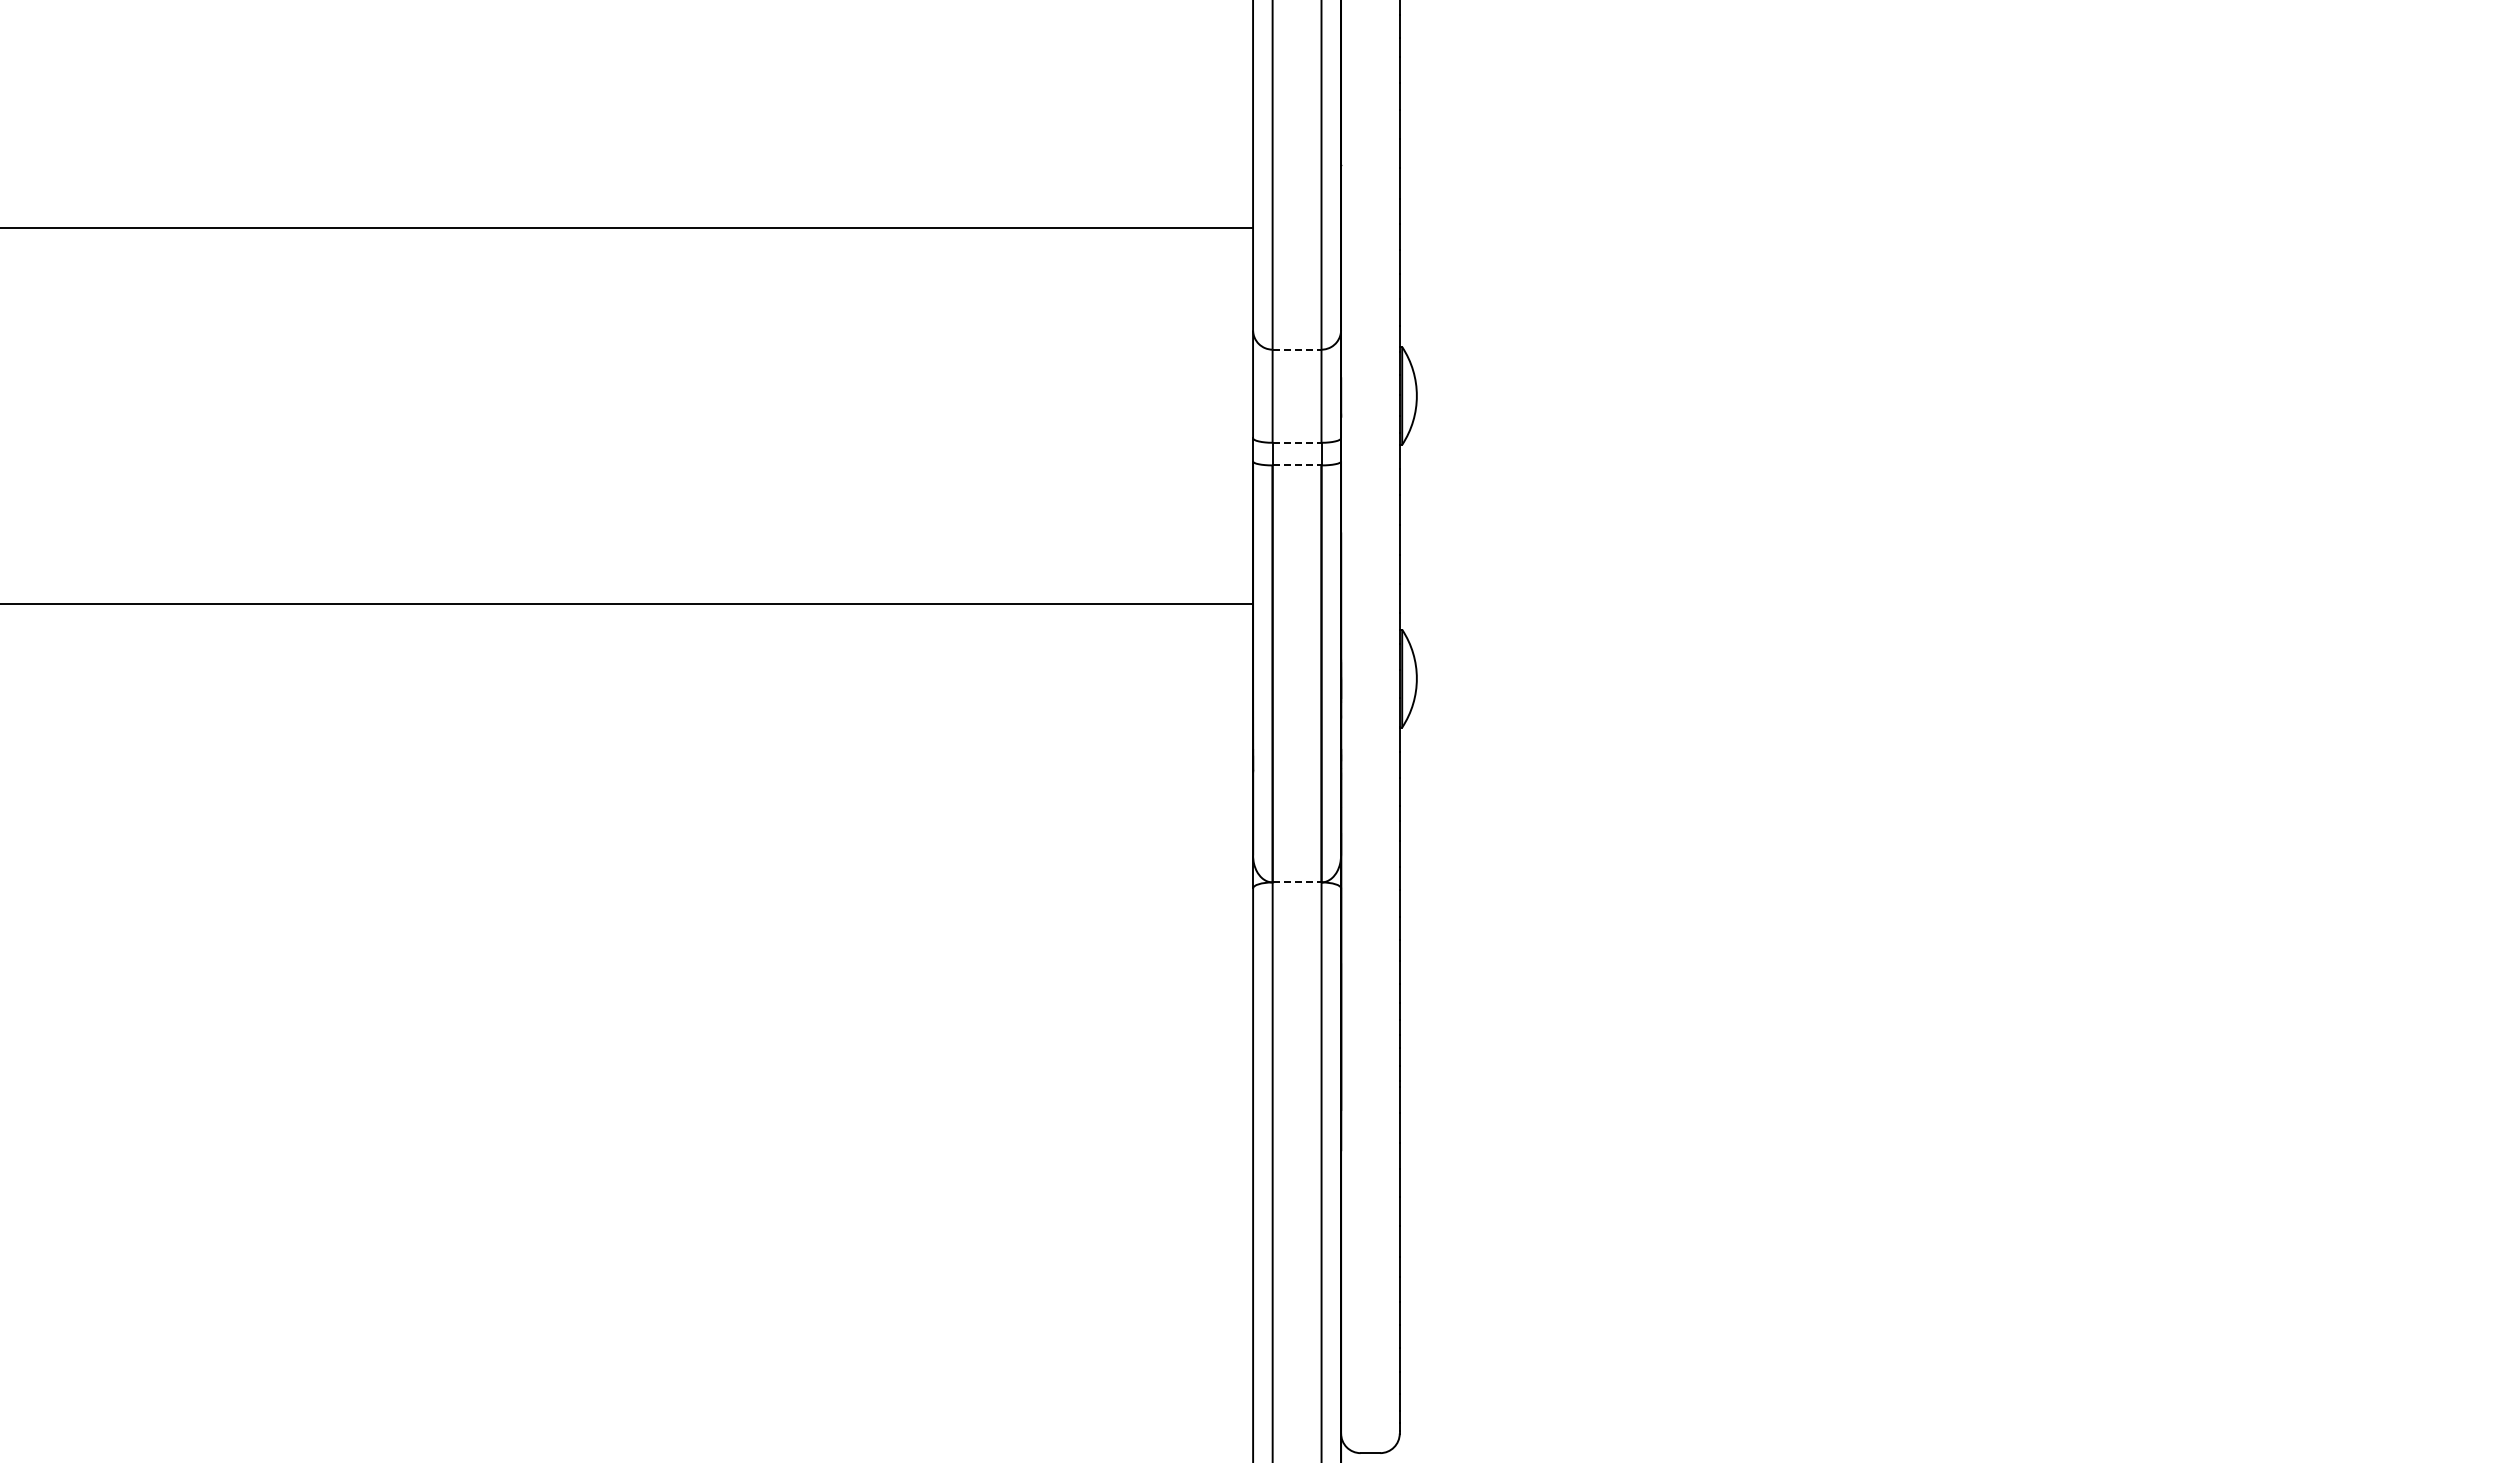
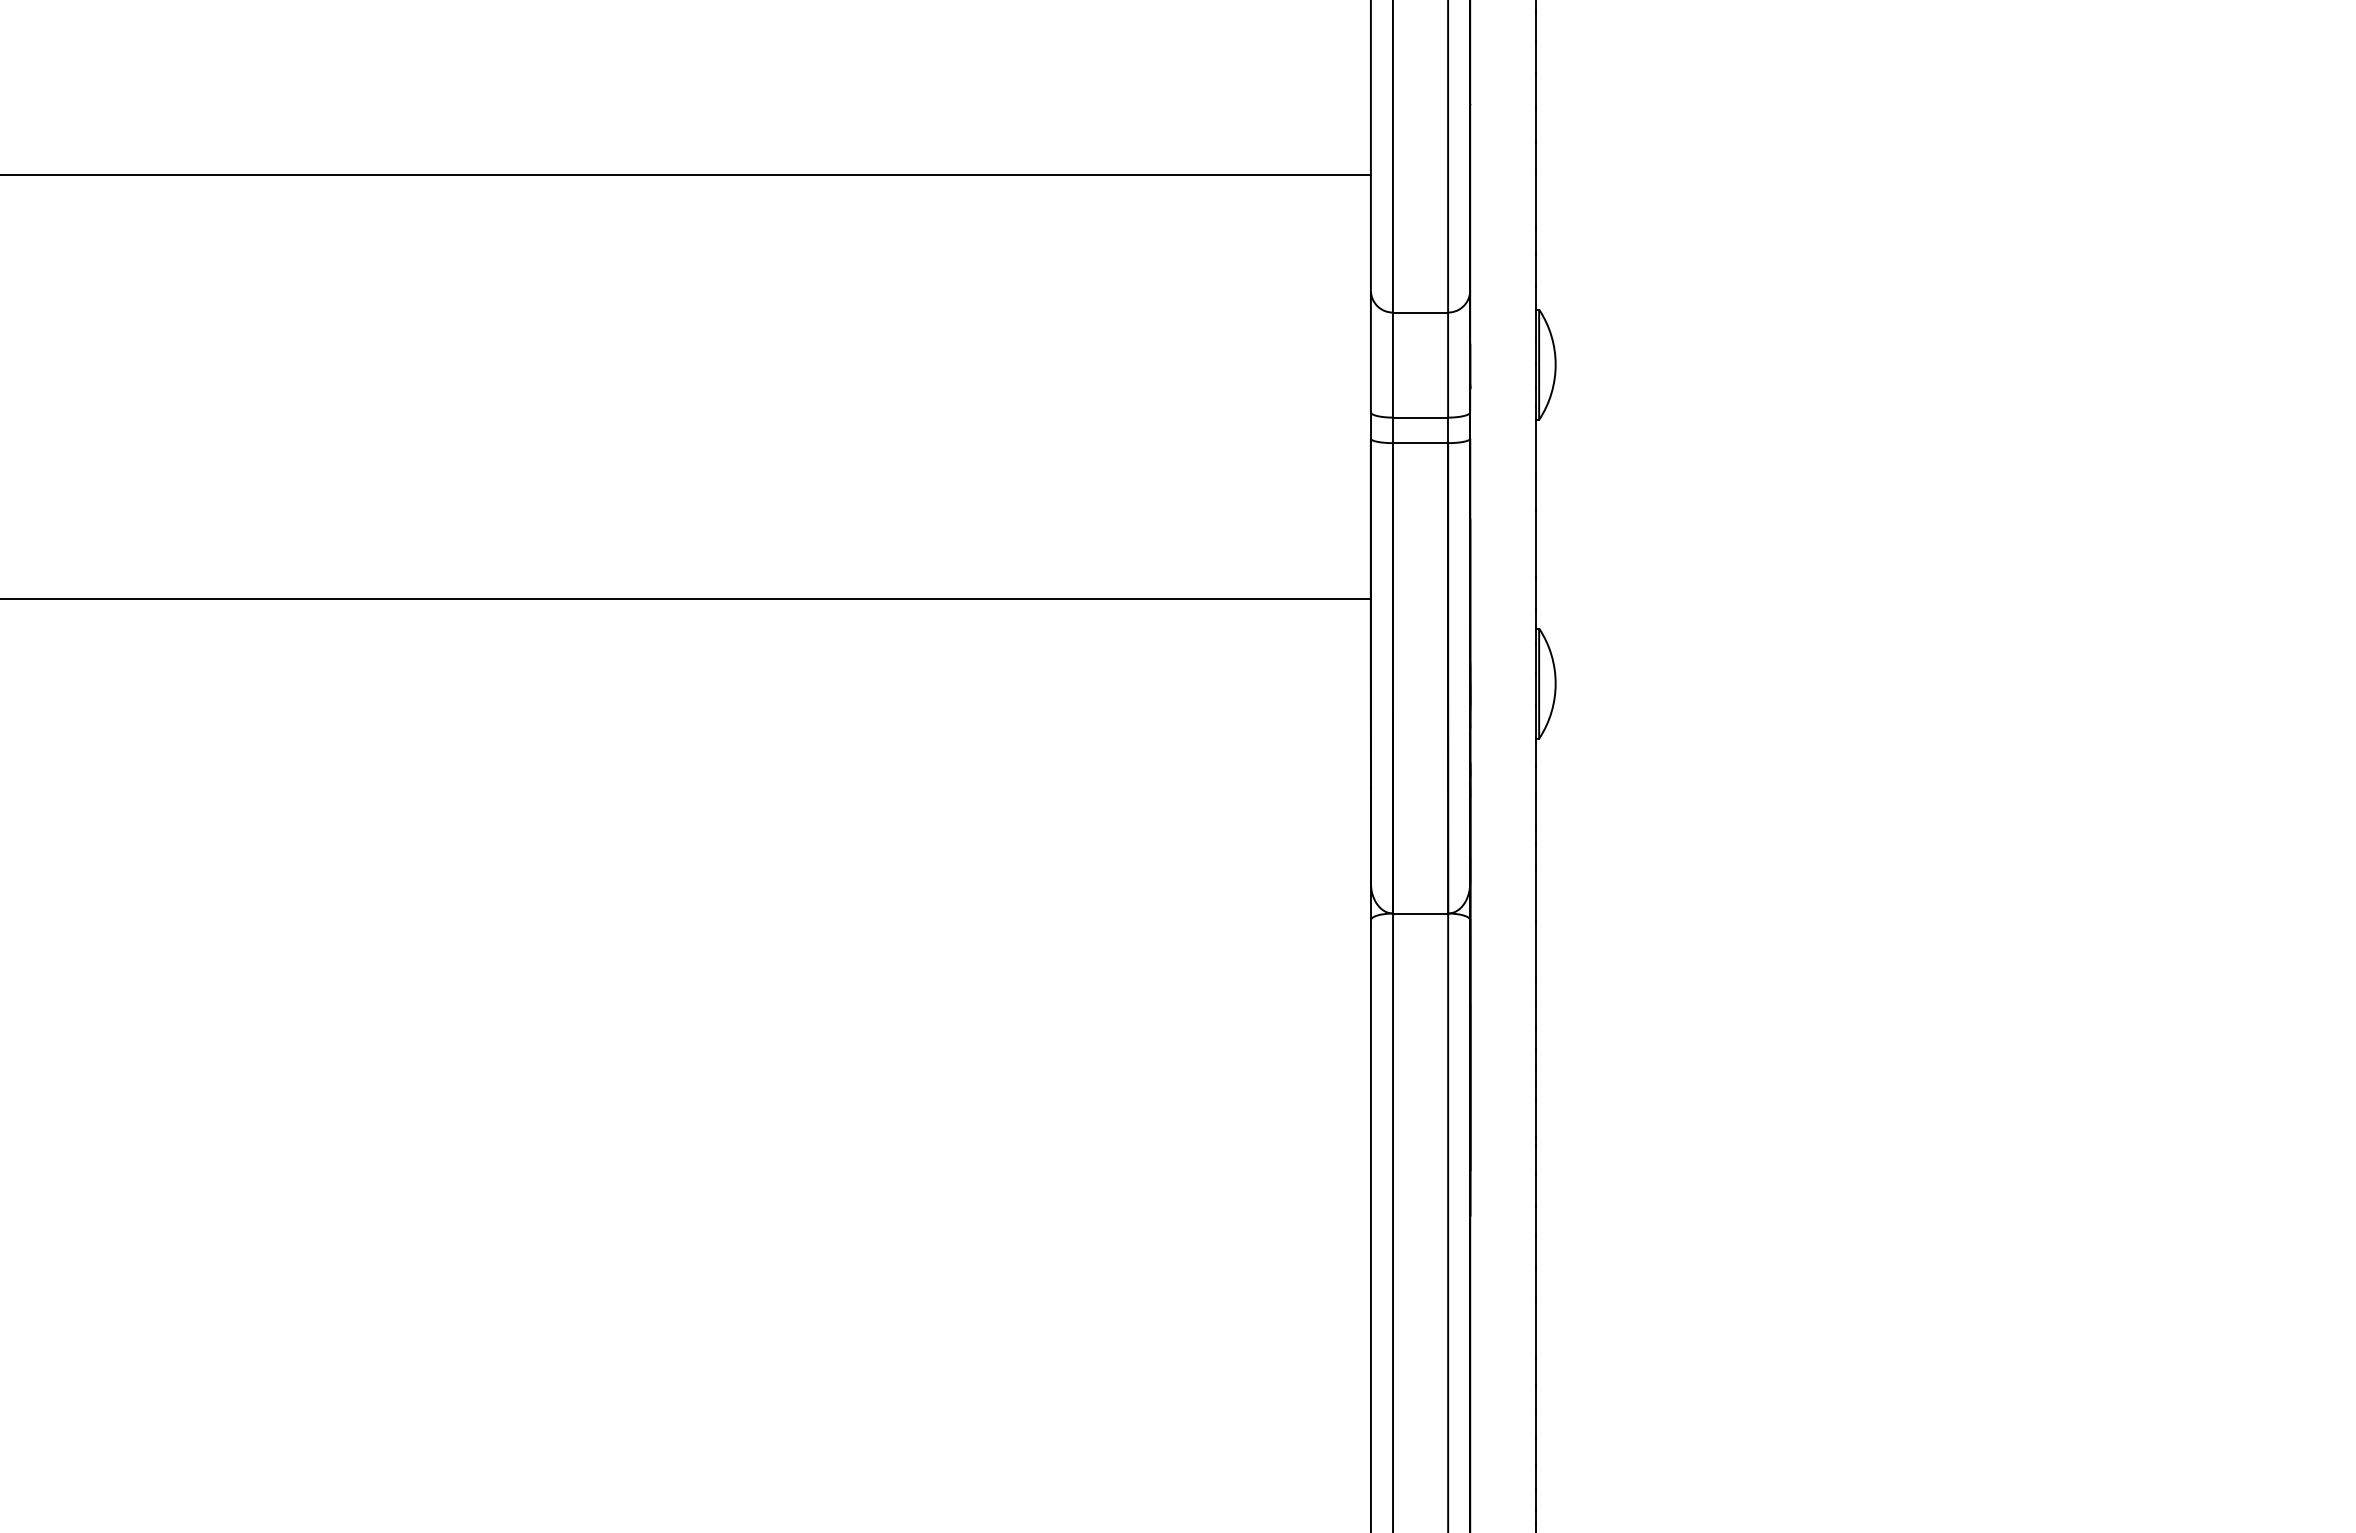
line: (1297, 349) -> (1421, 312), dashed -> solid
line: (1297, 442) -> (1421, 417), dashed -> solid
line: (1297, 465) -> (1421, 443), dashed -> solid
line: (1297, 882) -> (1421, 913), dashed -> solid

